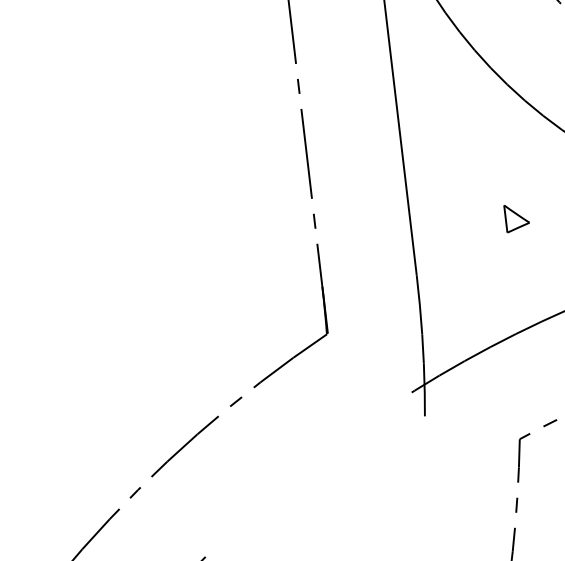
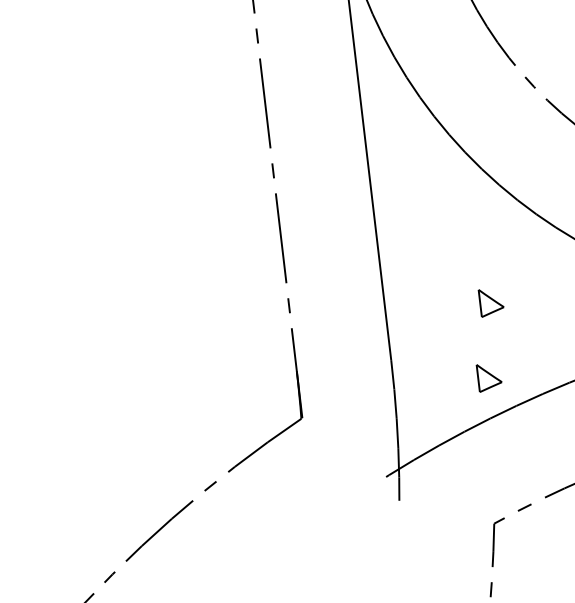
part: (514, 294) -> (488, 378), added

